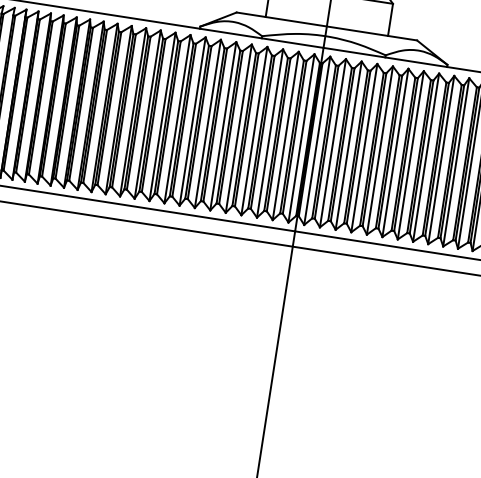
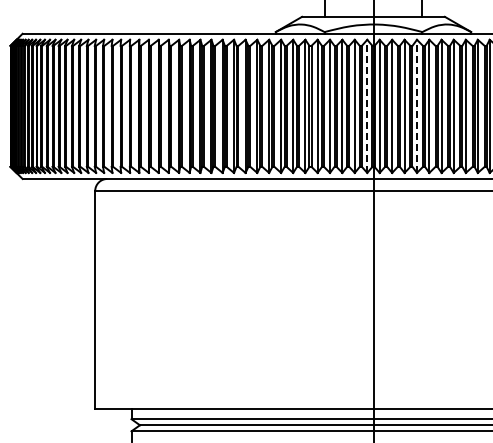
line: (301, 138) -> (367, 106), solid -> dashed
line: (364, 148) -> (417, 106), solid -> dashed

